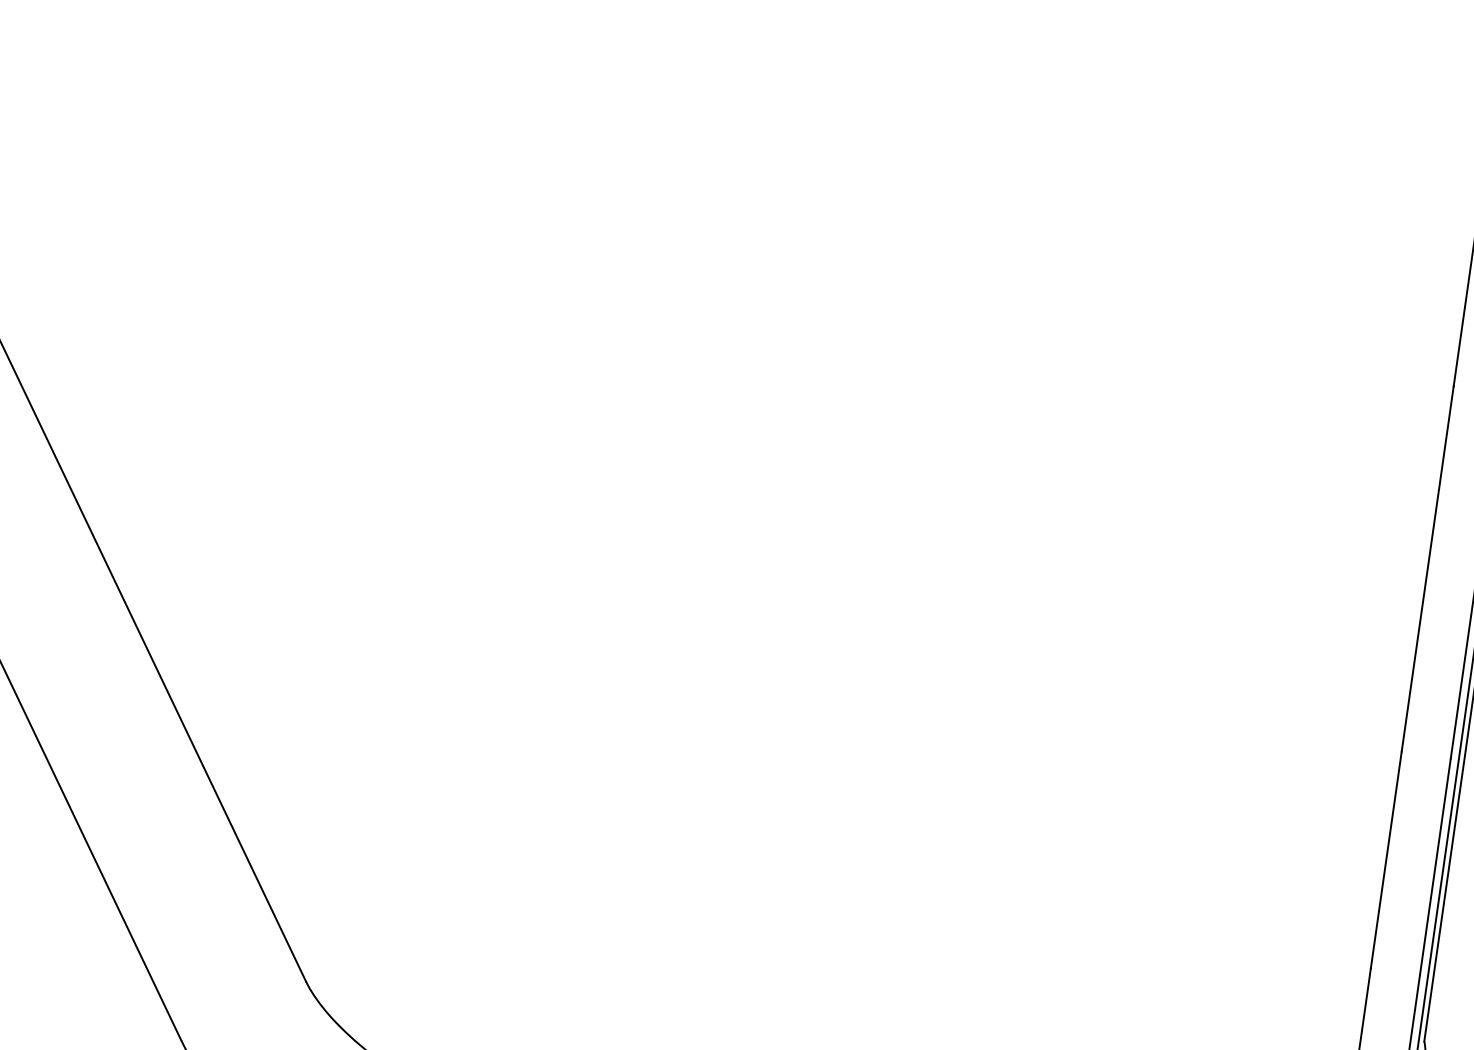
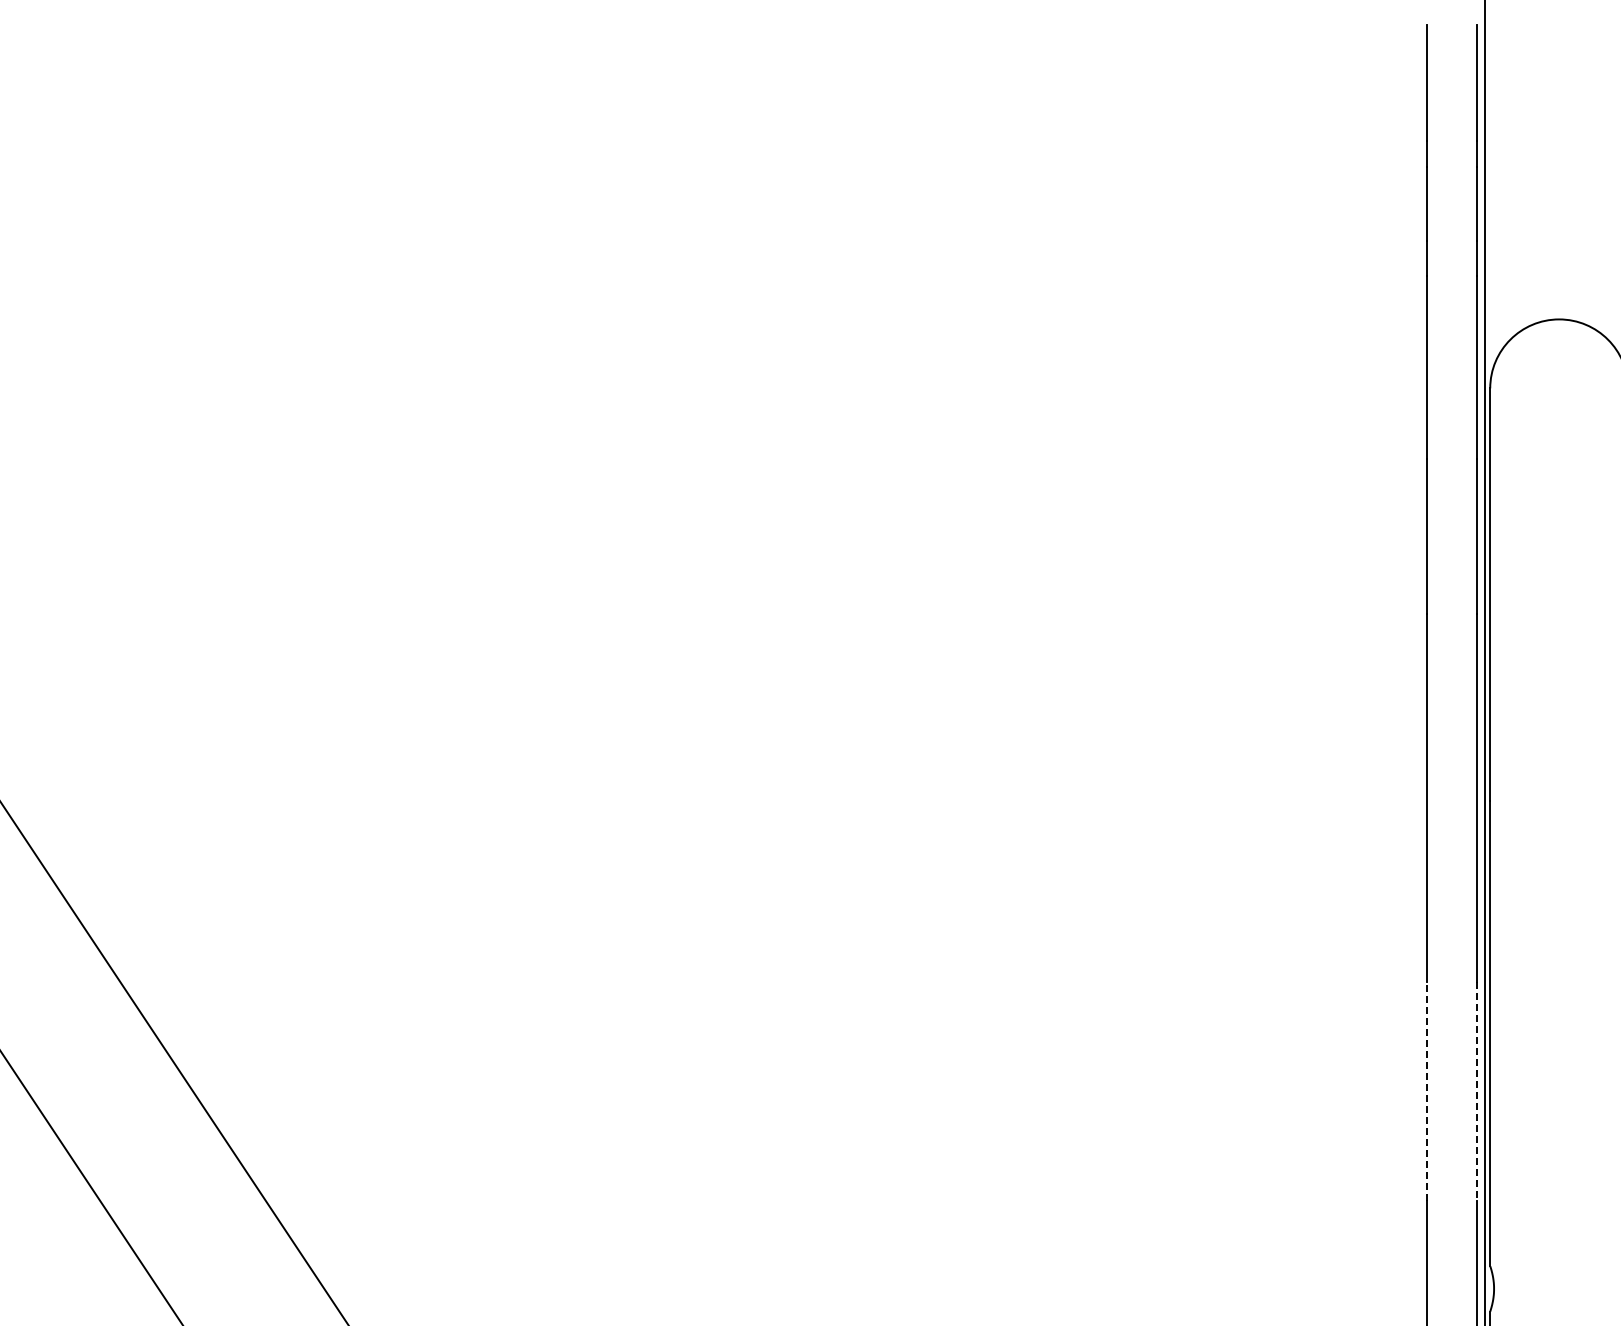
line: (1386, 859) -> (1427, 1091), solid -> dashed
line: (1435, 867) -> (1476, 1092), solid -> dashed

